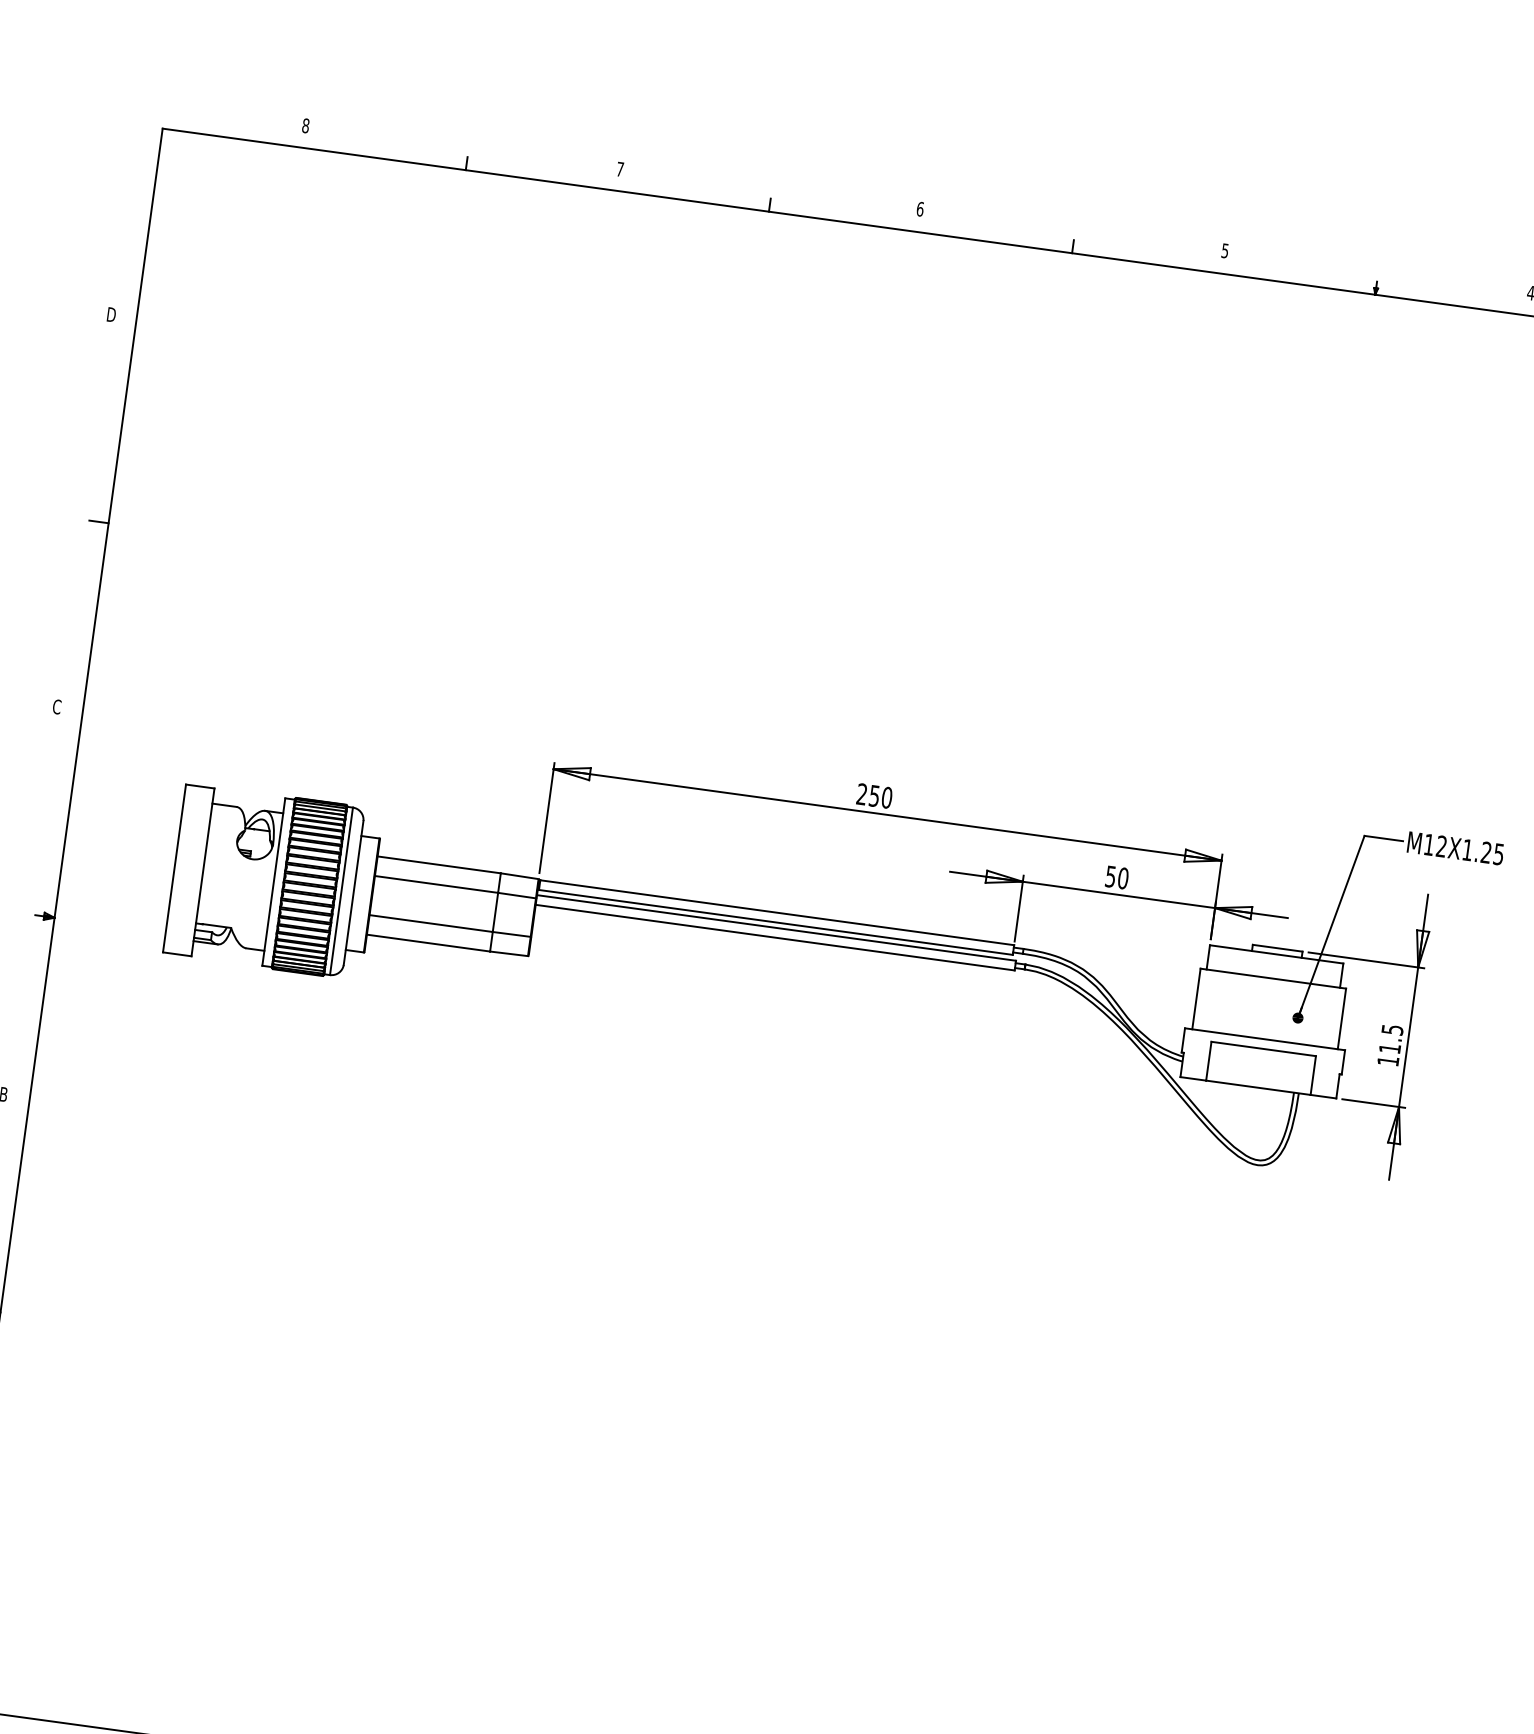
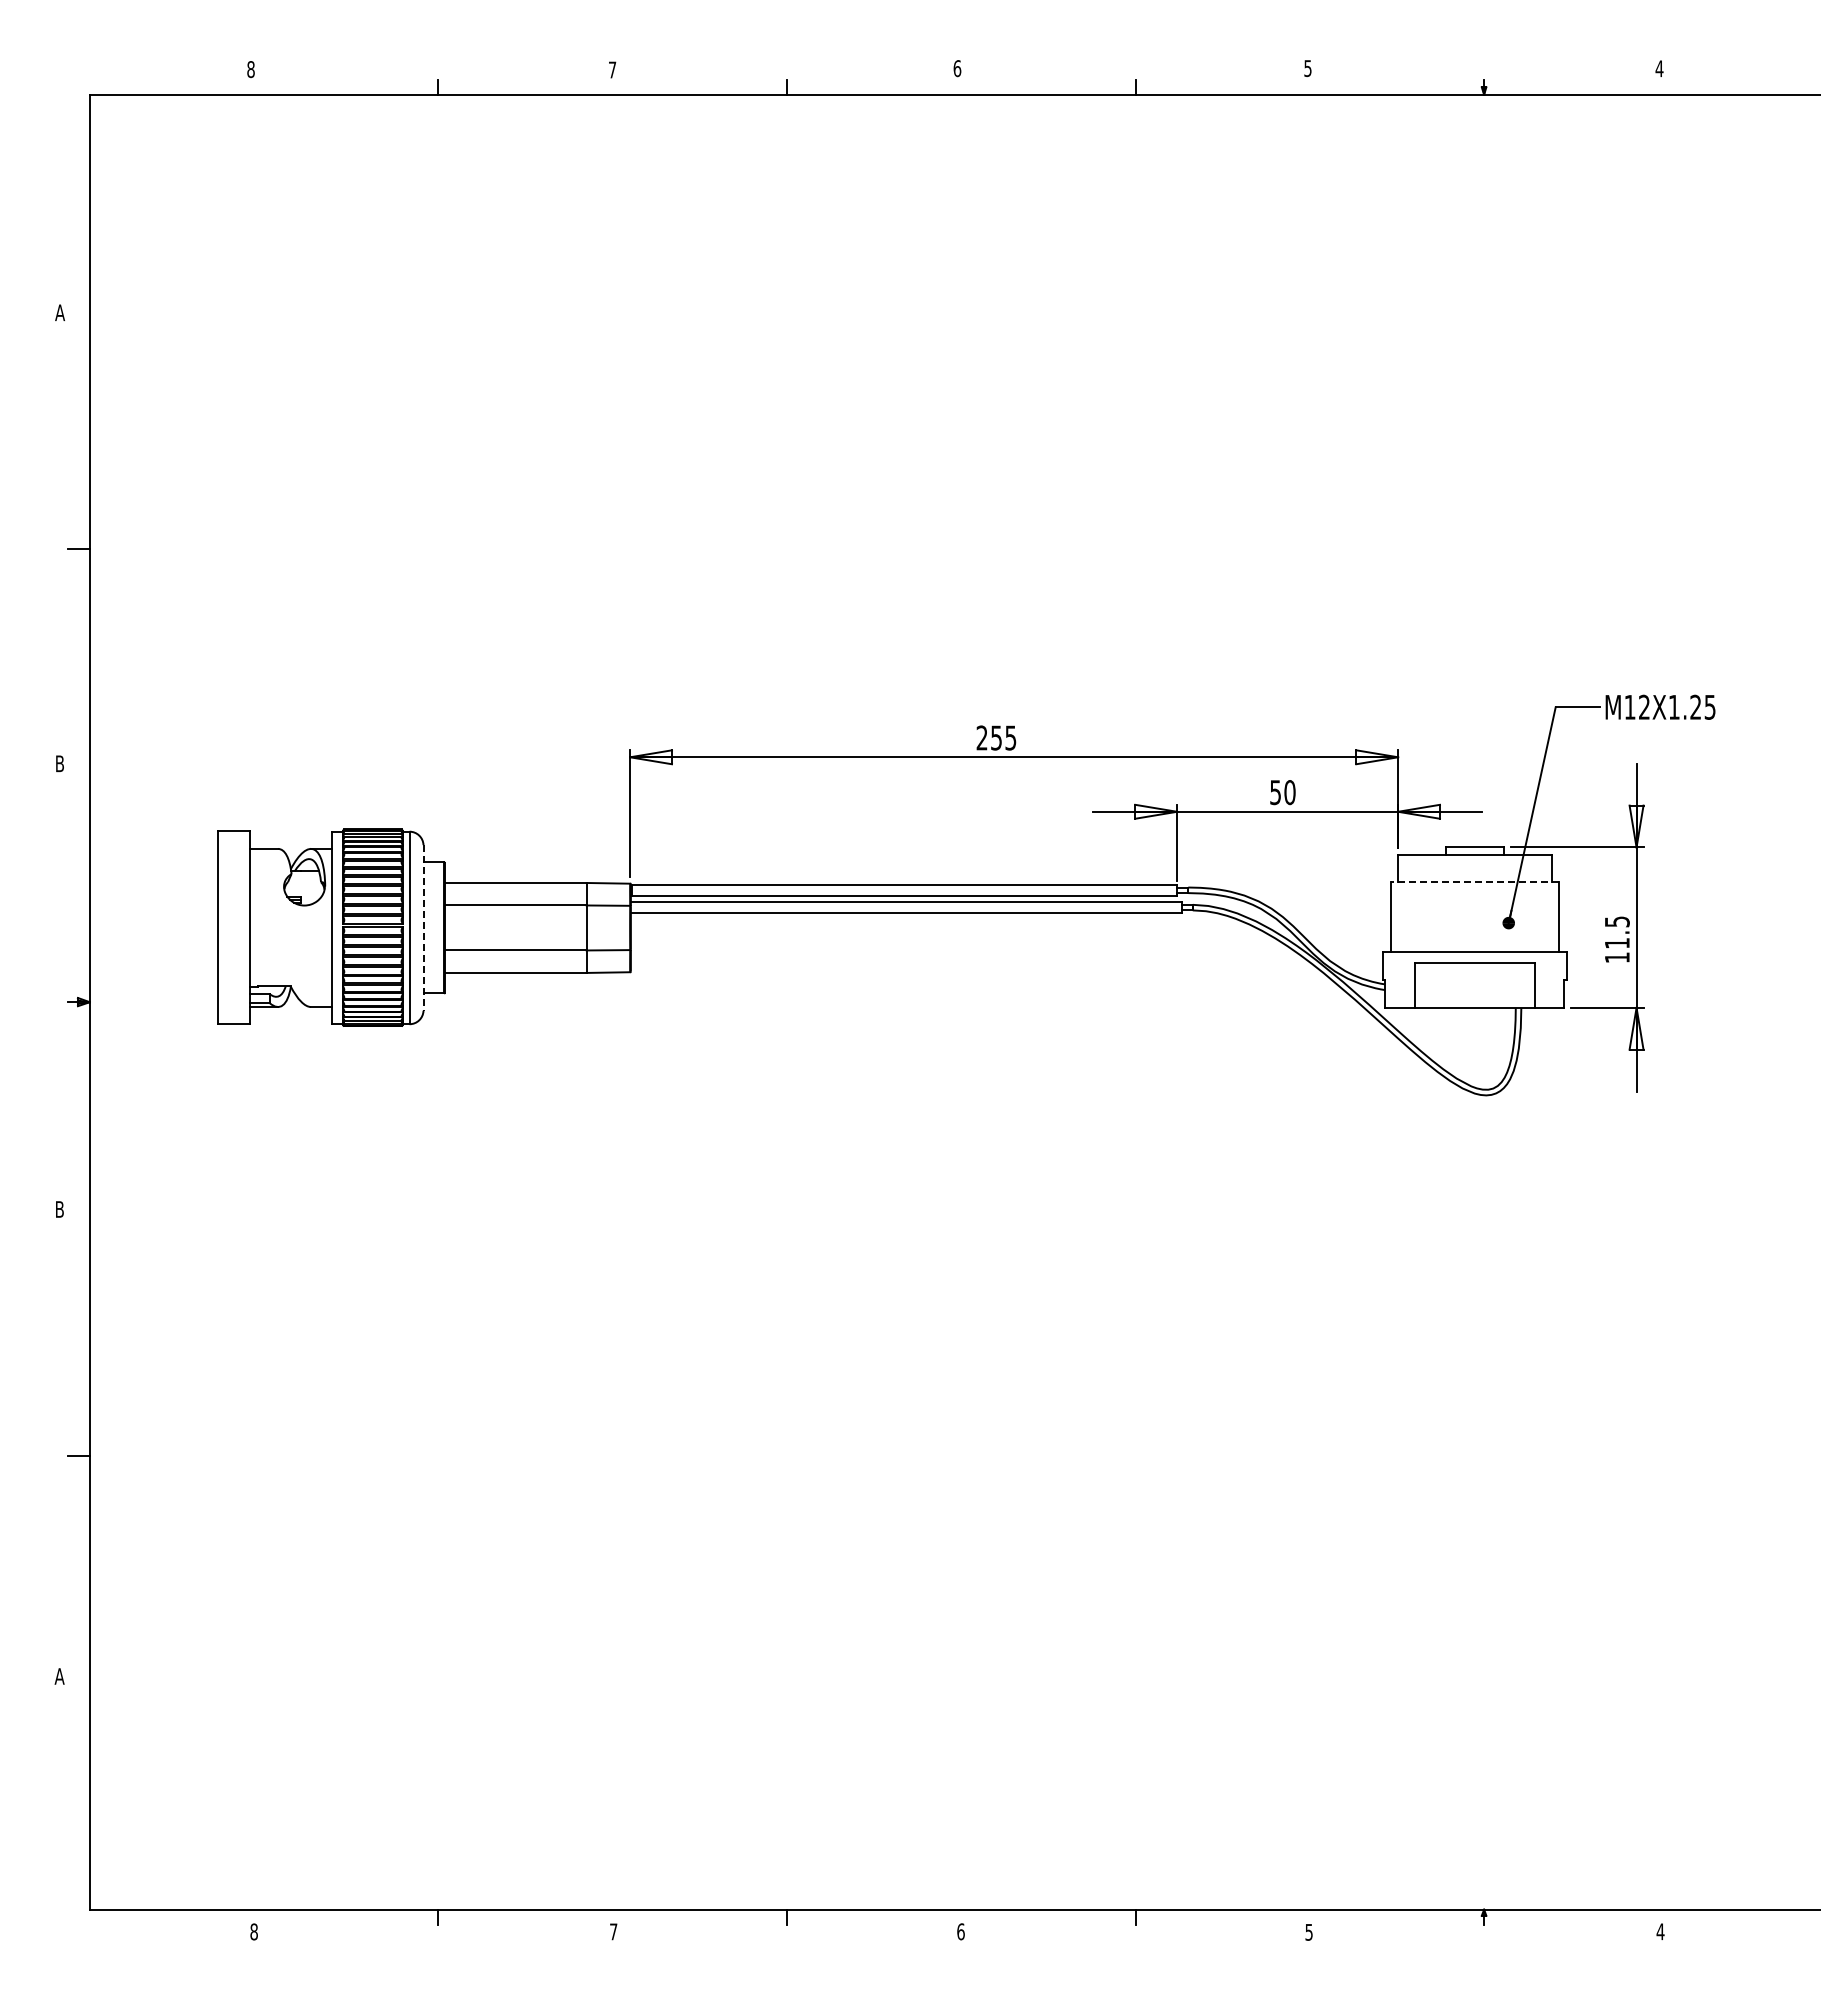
text: (111, 314) -> (60, 312), D -> A
text: (56, 706) -> (59, 763), C -> B
text: (886, 797) -> (1010, 737), 250 -> 255
line: (353, 892) -> (423, 927), solid -> dashed
line: (1273, 978) -> (1474, 882), solid -> dashed

